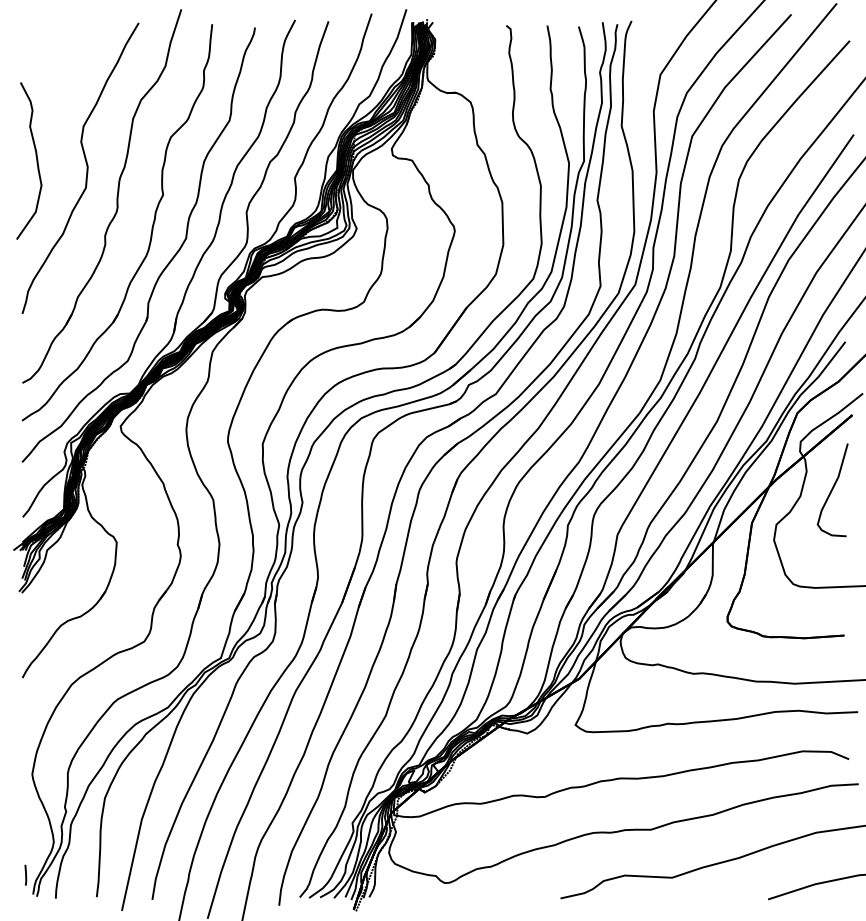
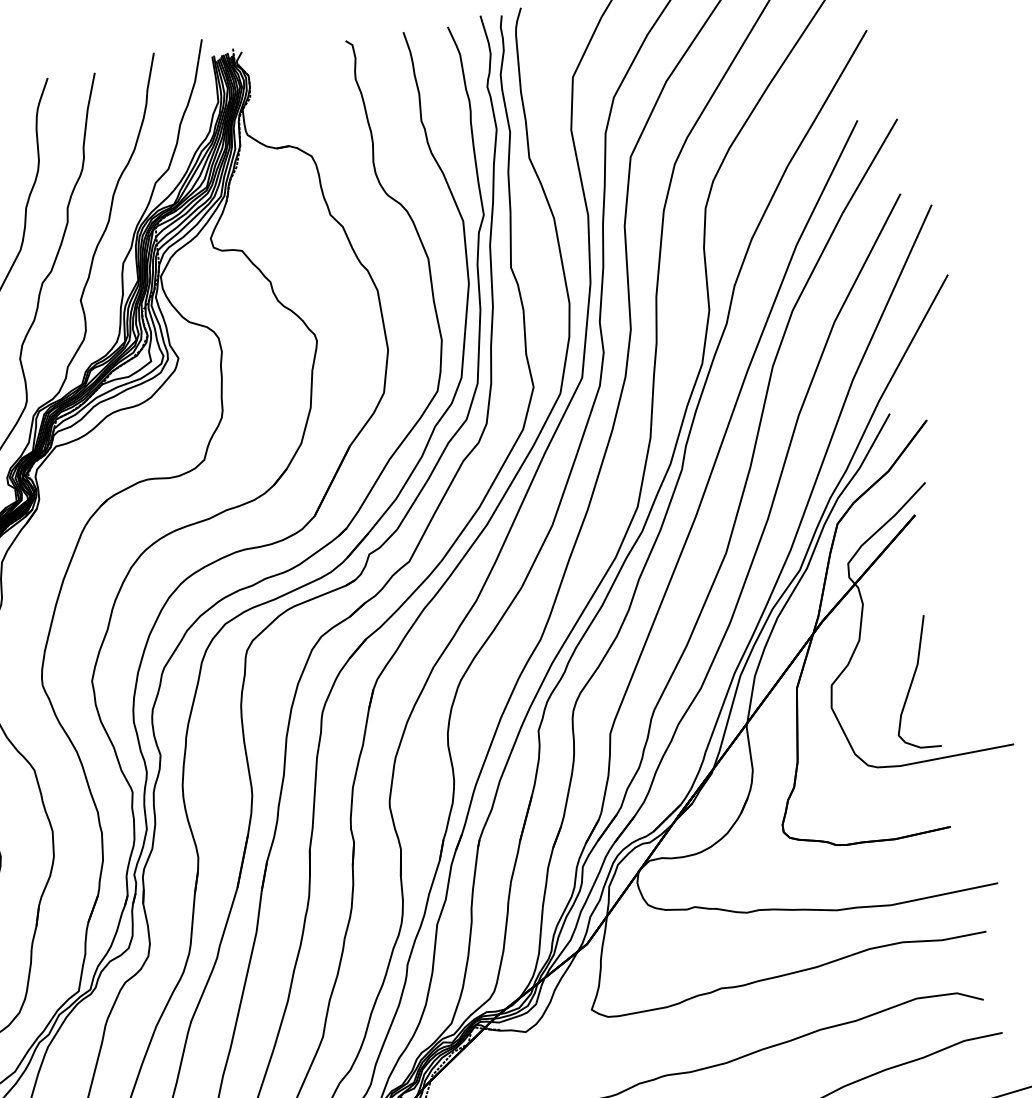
curve: (832, 490) -> (912, 684), moved

